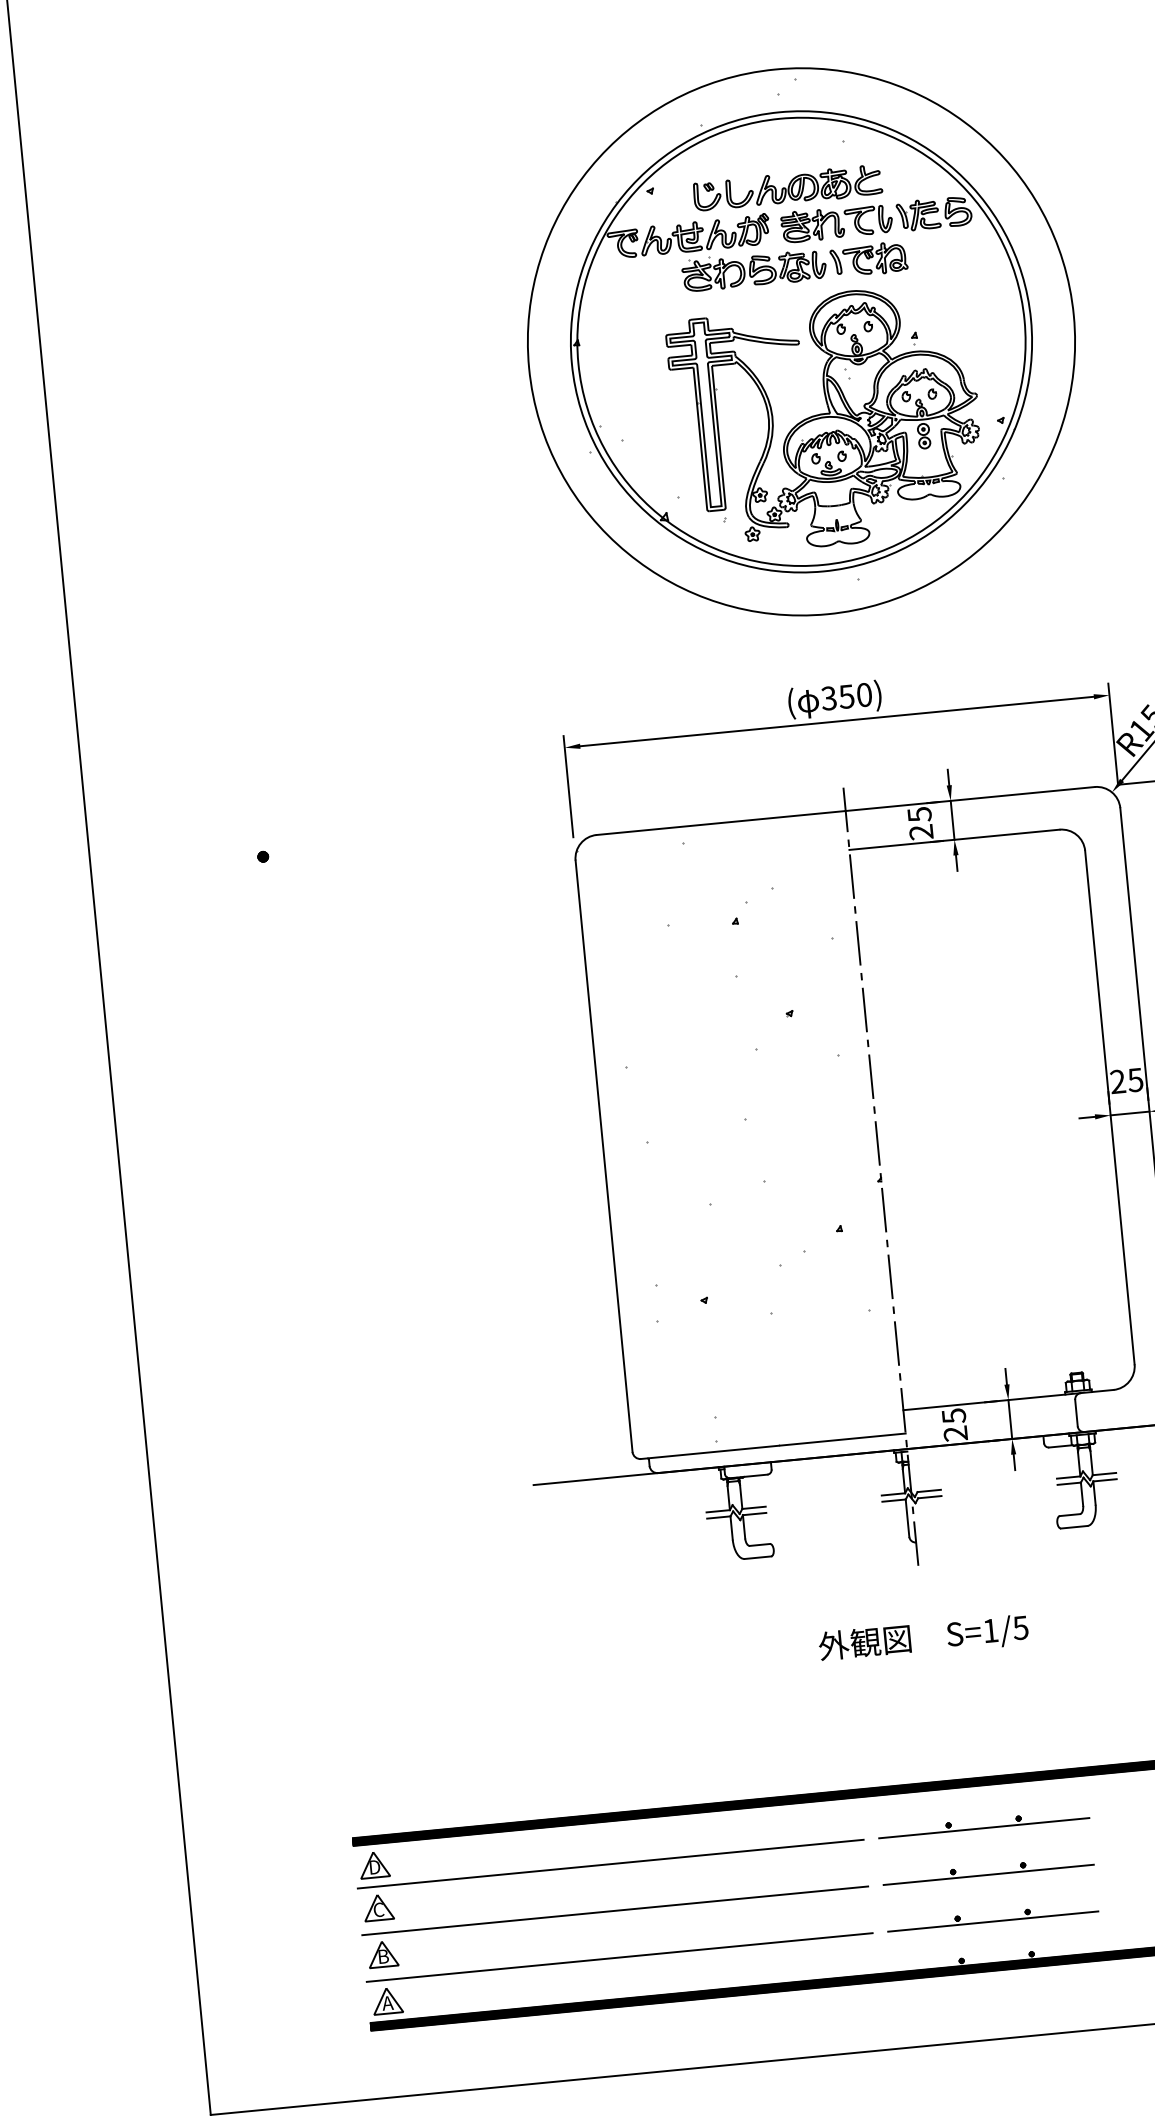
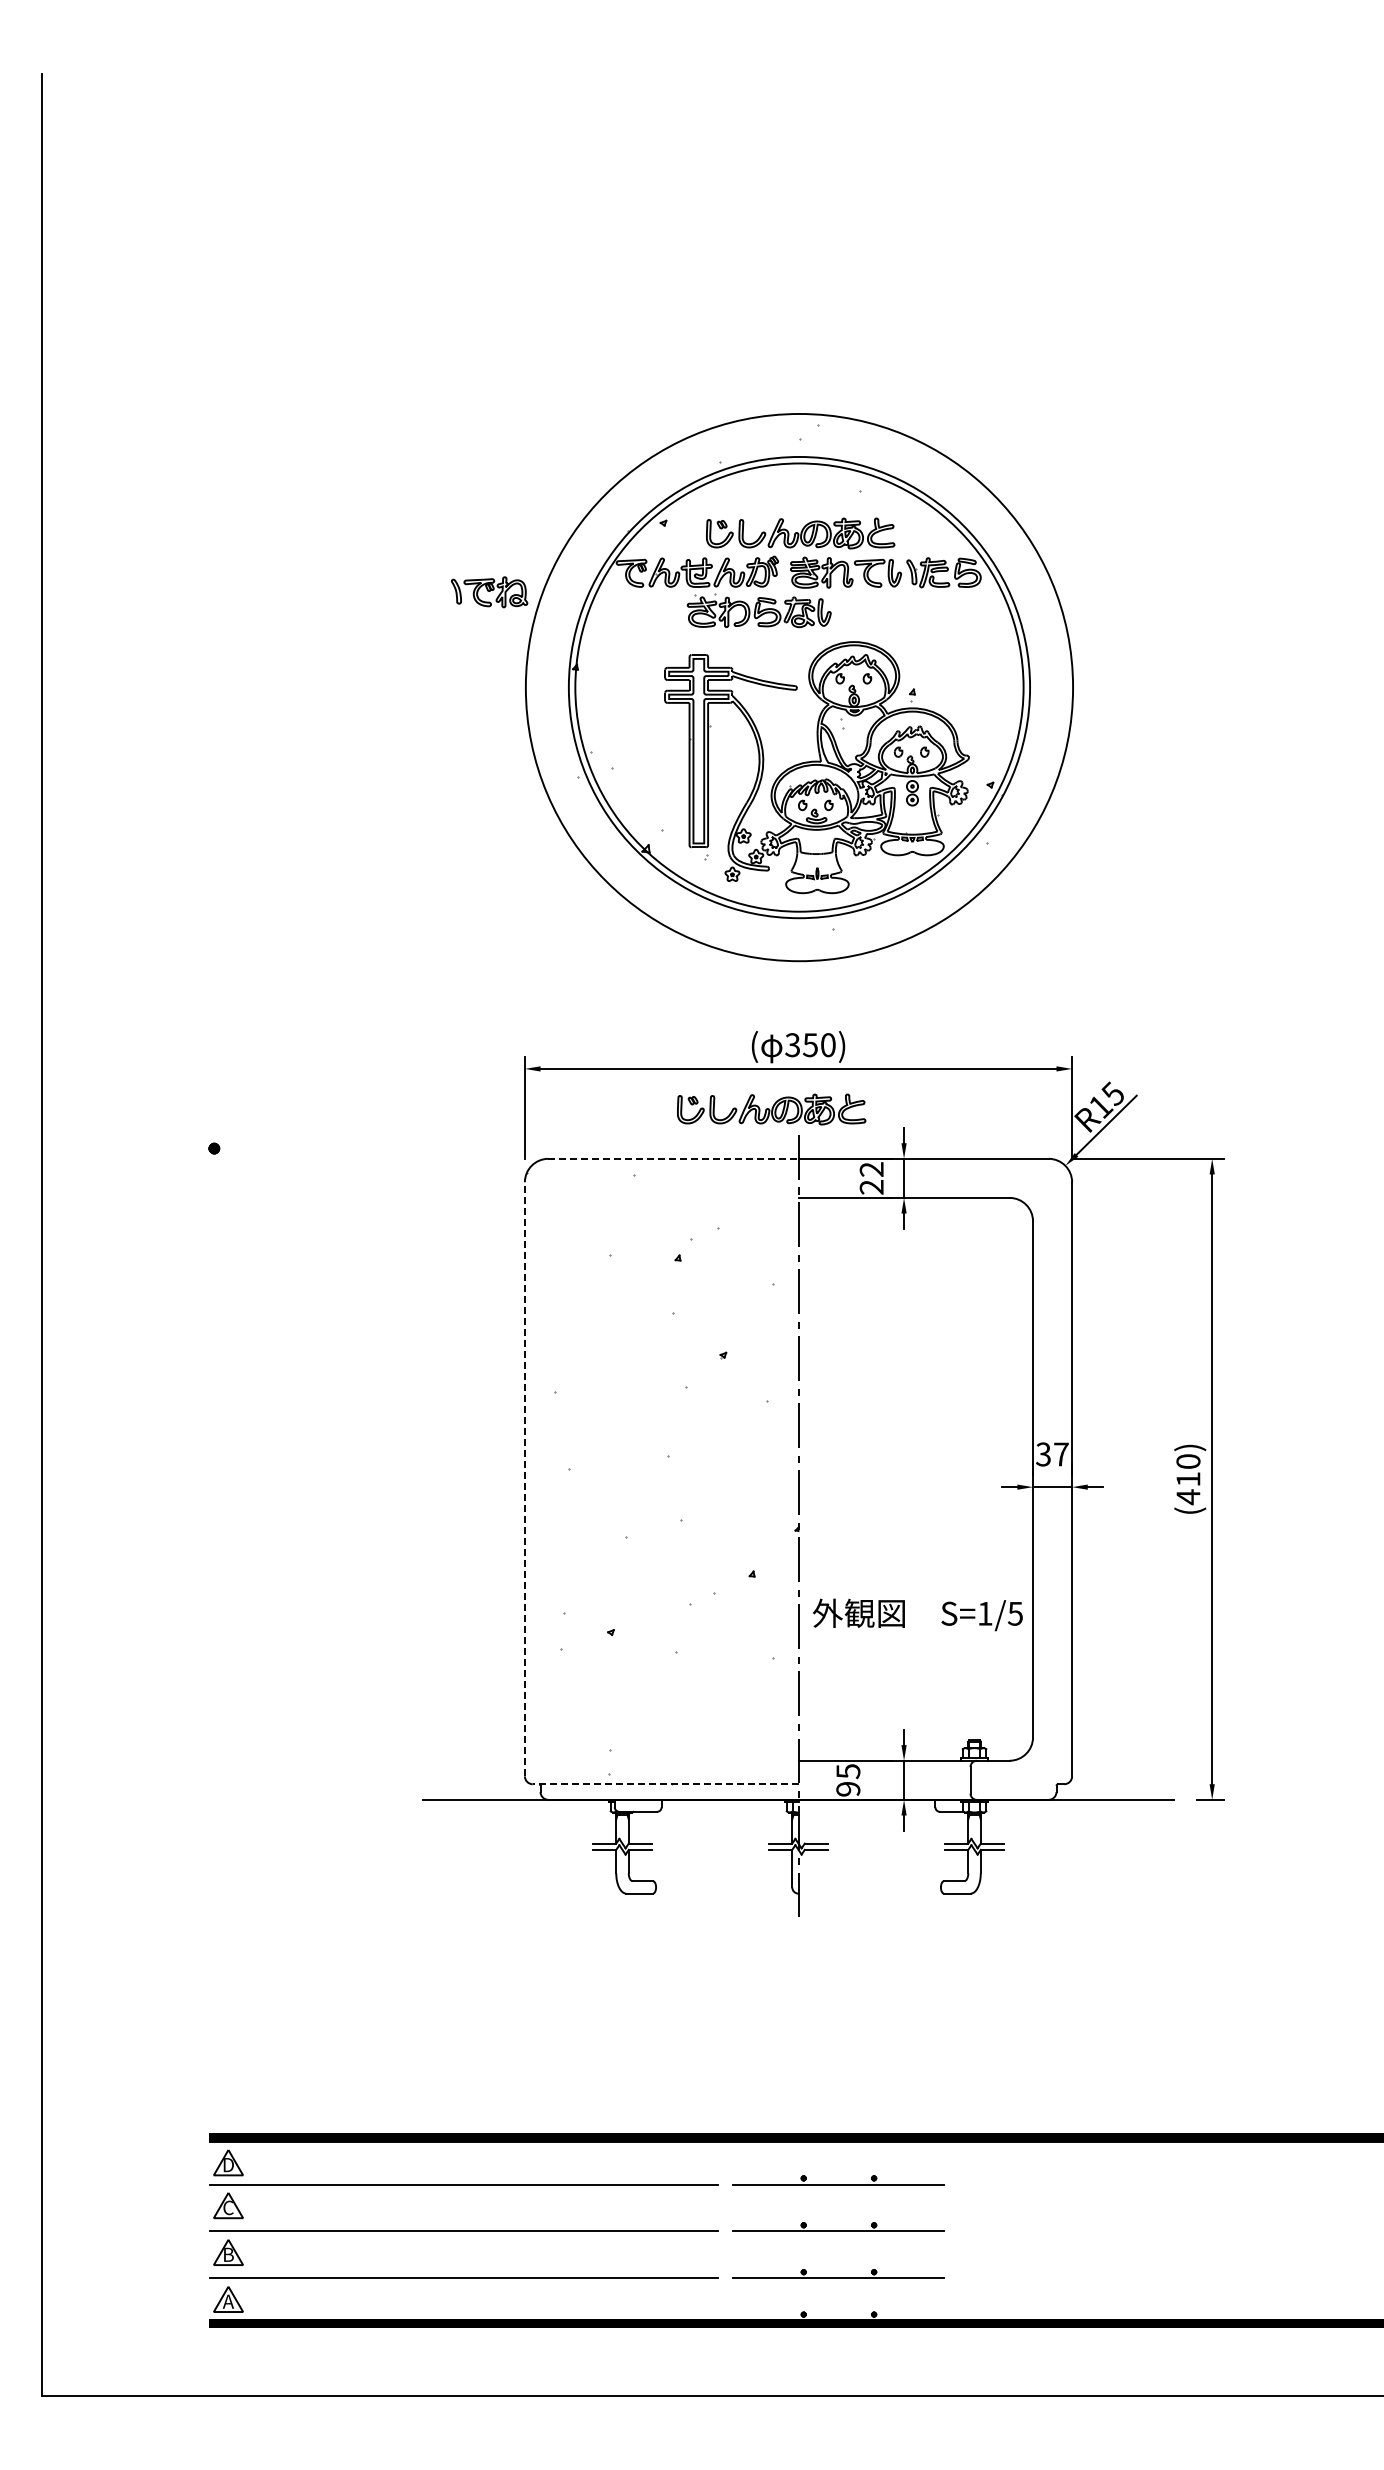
part: (868, 259) -> (489, 592), moved
part: (814, 764) -> (771, 1109), added
text: (919, 814) -> (871, 1169), 25 -> 22
line: (721, 822) -> (673, 1158), solid -> dashed
text: (1126, 1080) -> (1052, 1454), 25 -> 37
line: (603, 1155) -> (524, 1478), solid -> dashed
text: (955, 1434) -> (848, 1789), 25 -> 95
line: (773, 1446) -> (665, 1784), solid -> dashed
text: (923, 1638) -> (917, 1614), moved

